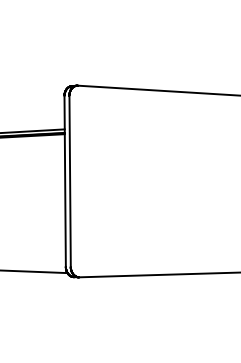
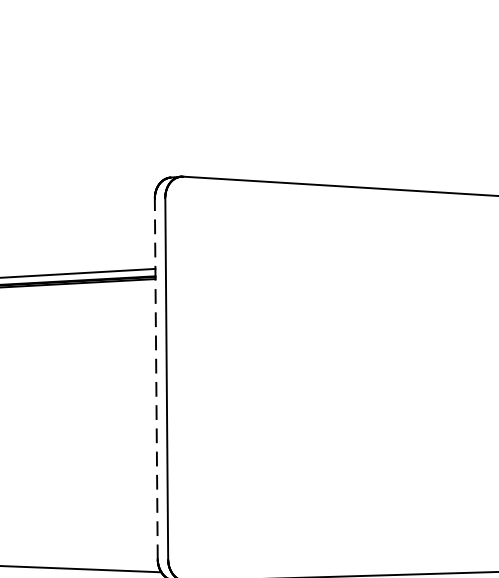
line: (65, 181) -> (156, 378), solid -> dashed

